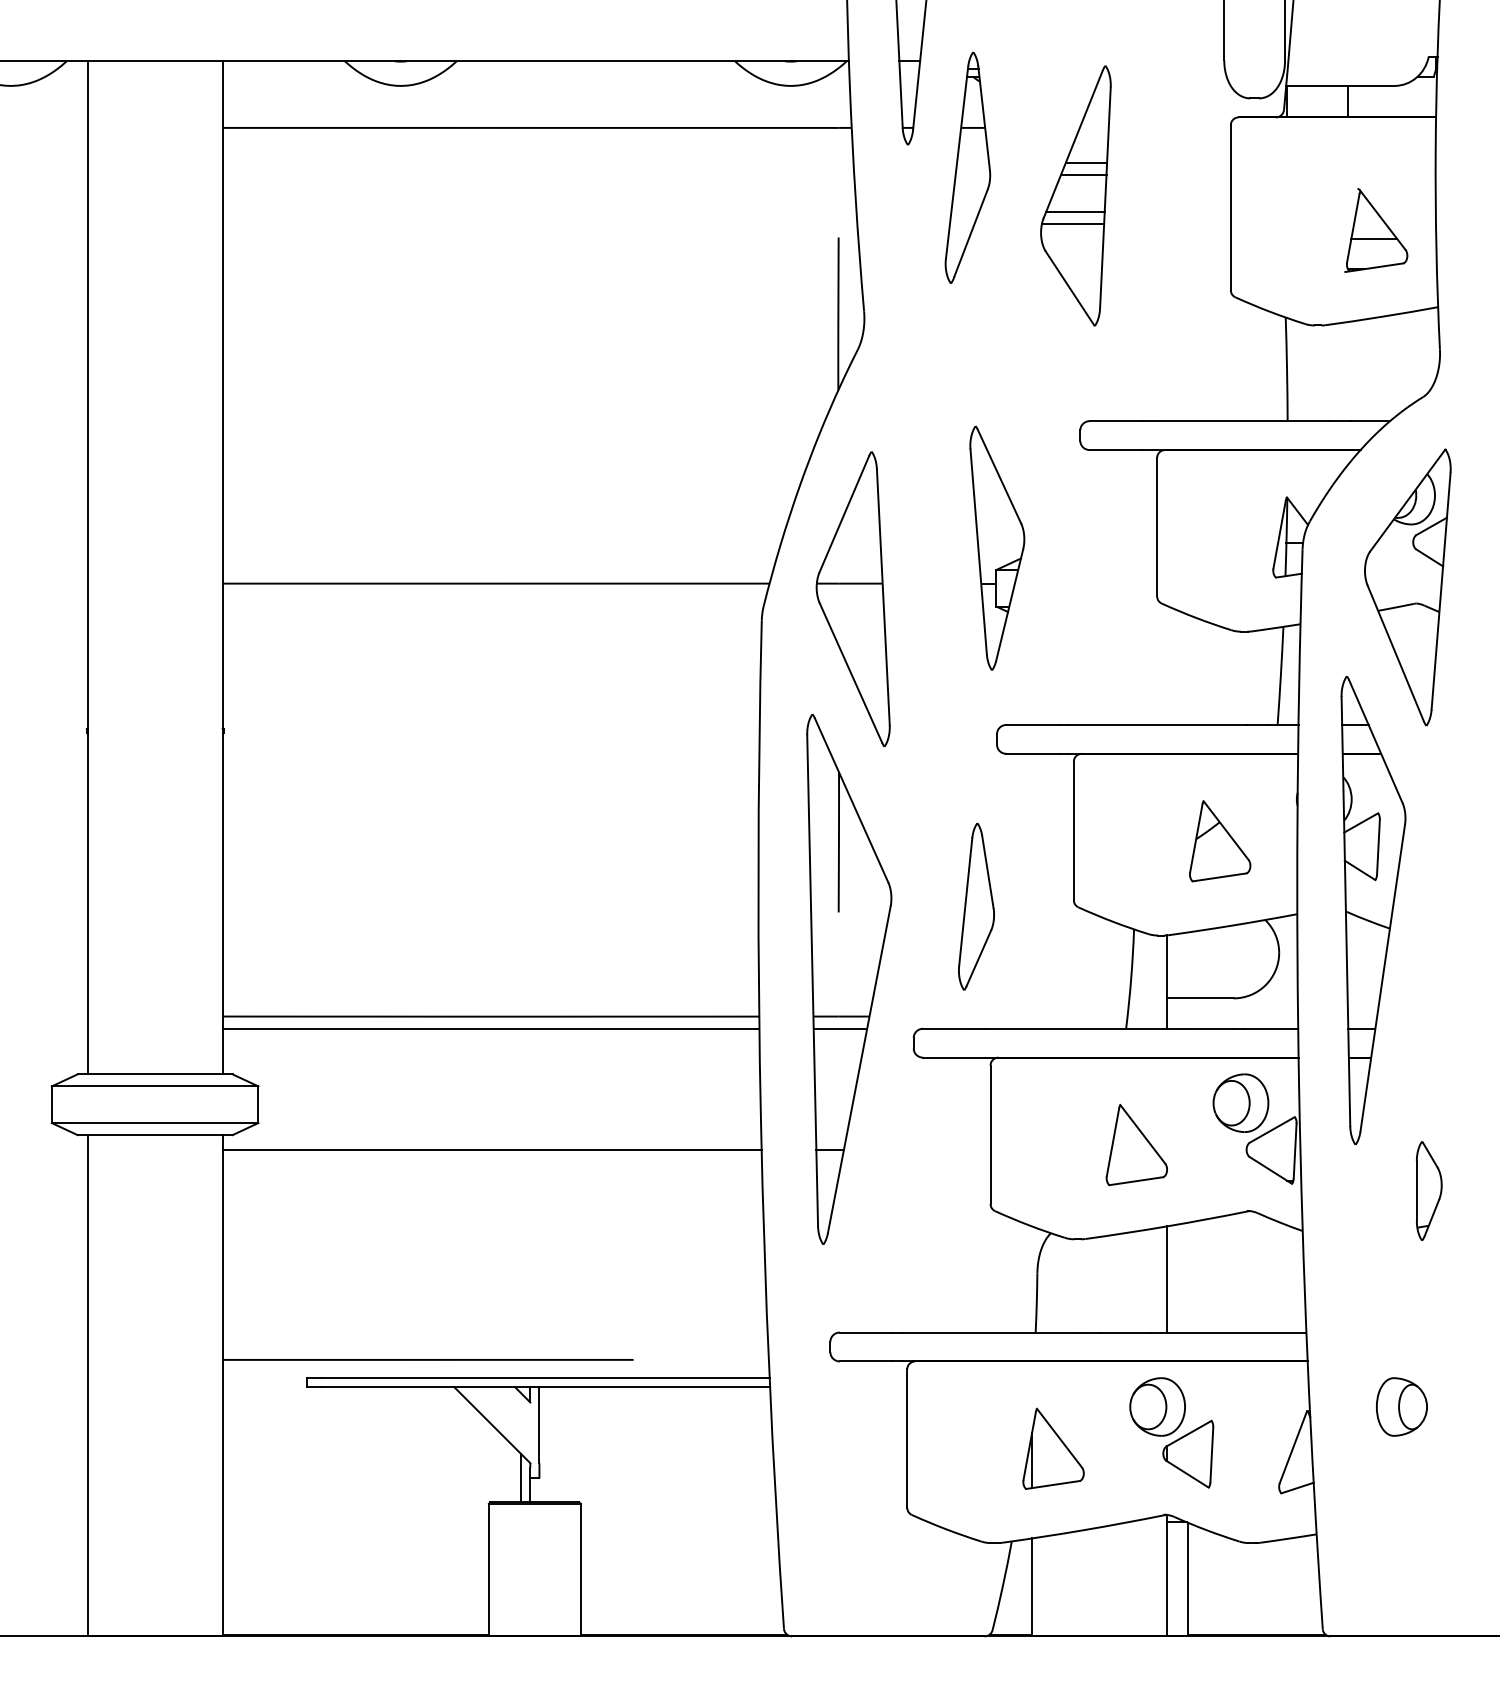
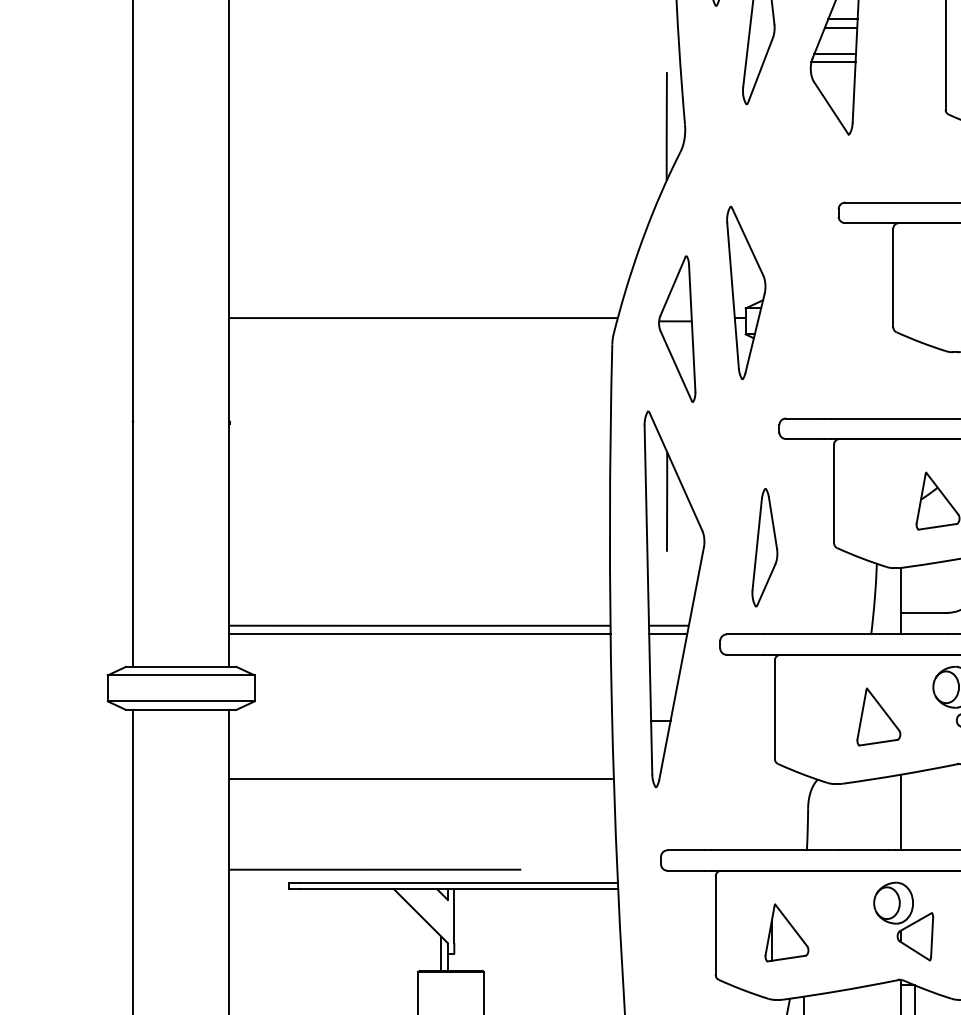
part: (997, 547) -> (746, 292), moved
part: (852, 598) -> (676, 328), size x0.7
line: (491, 1150) -> (420, 779), moved
part: (1053, 1448) -> (786, 932), moved

